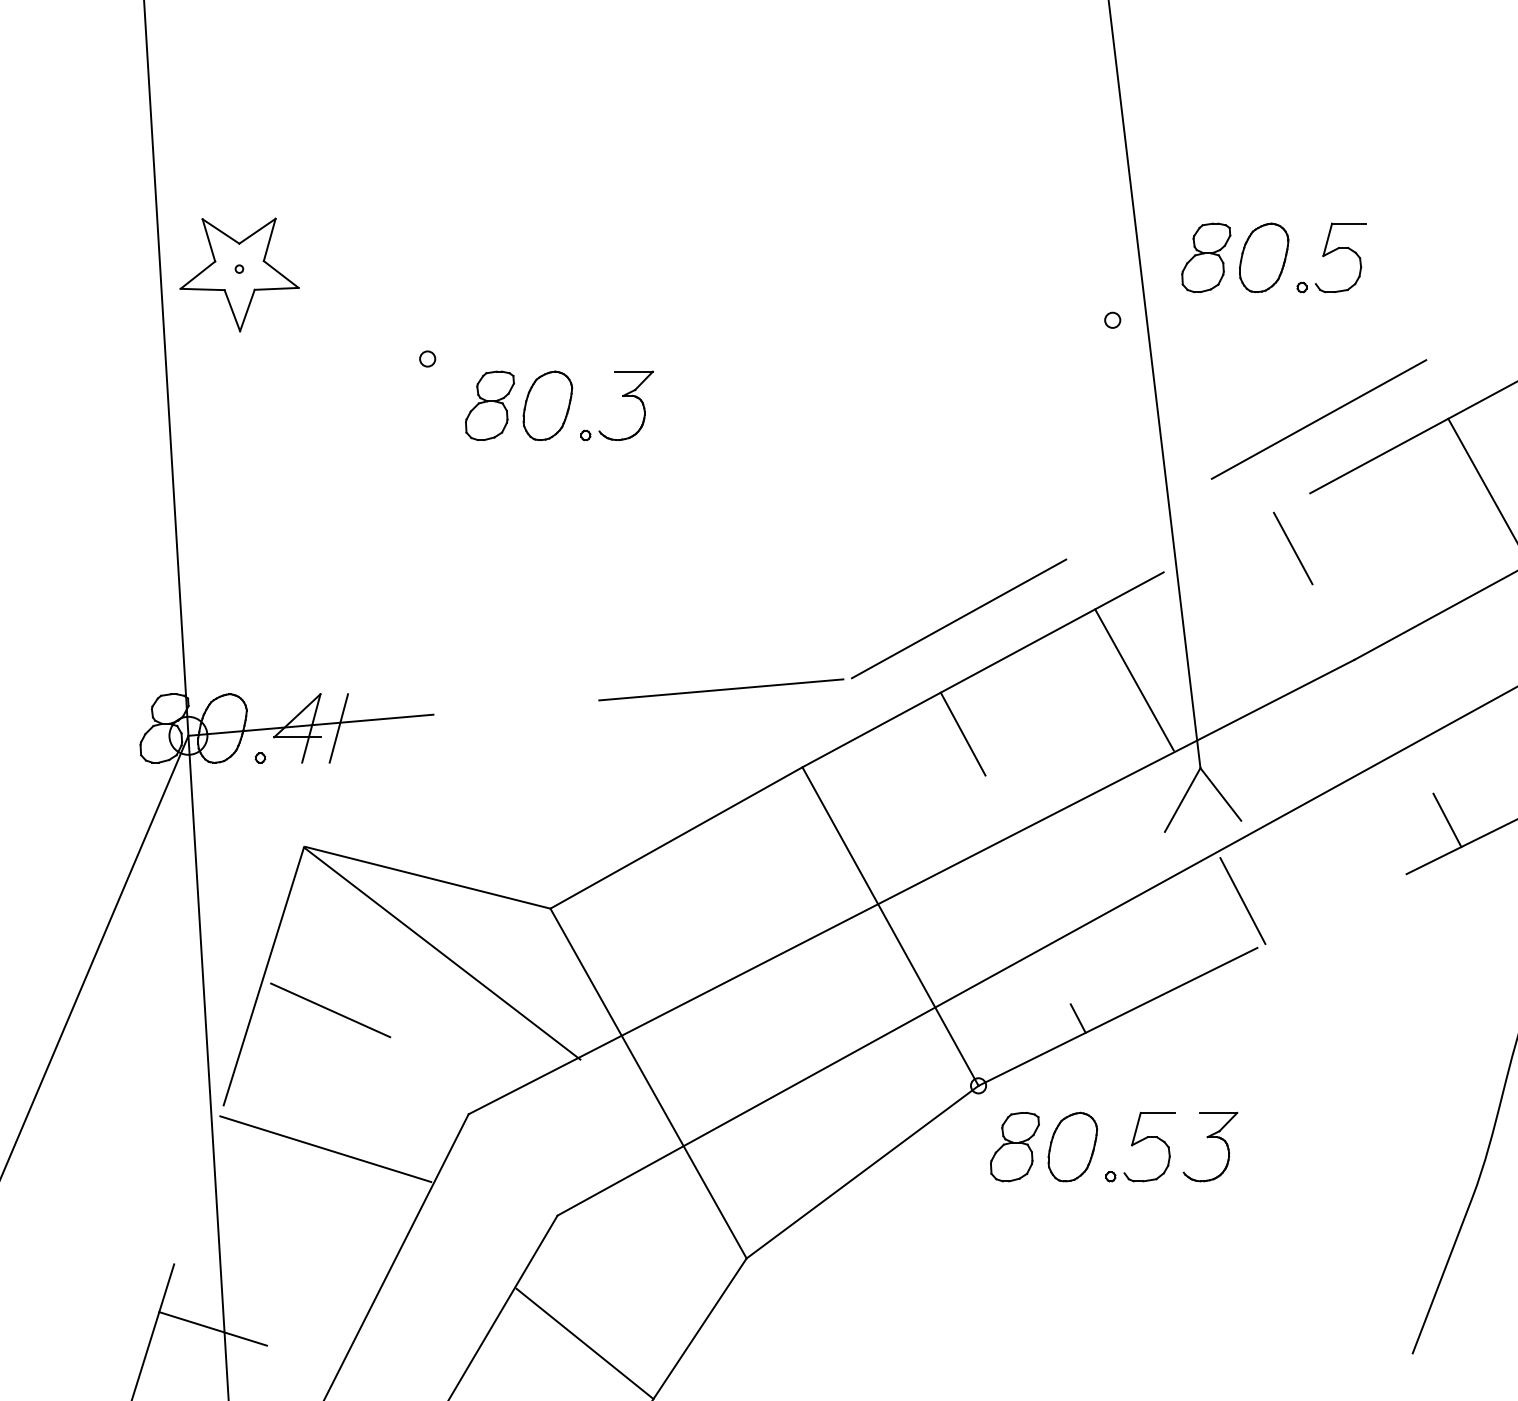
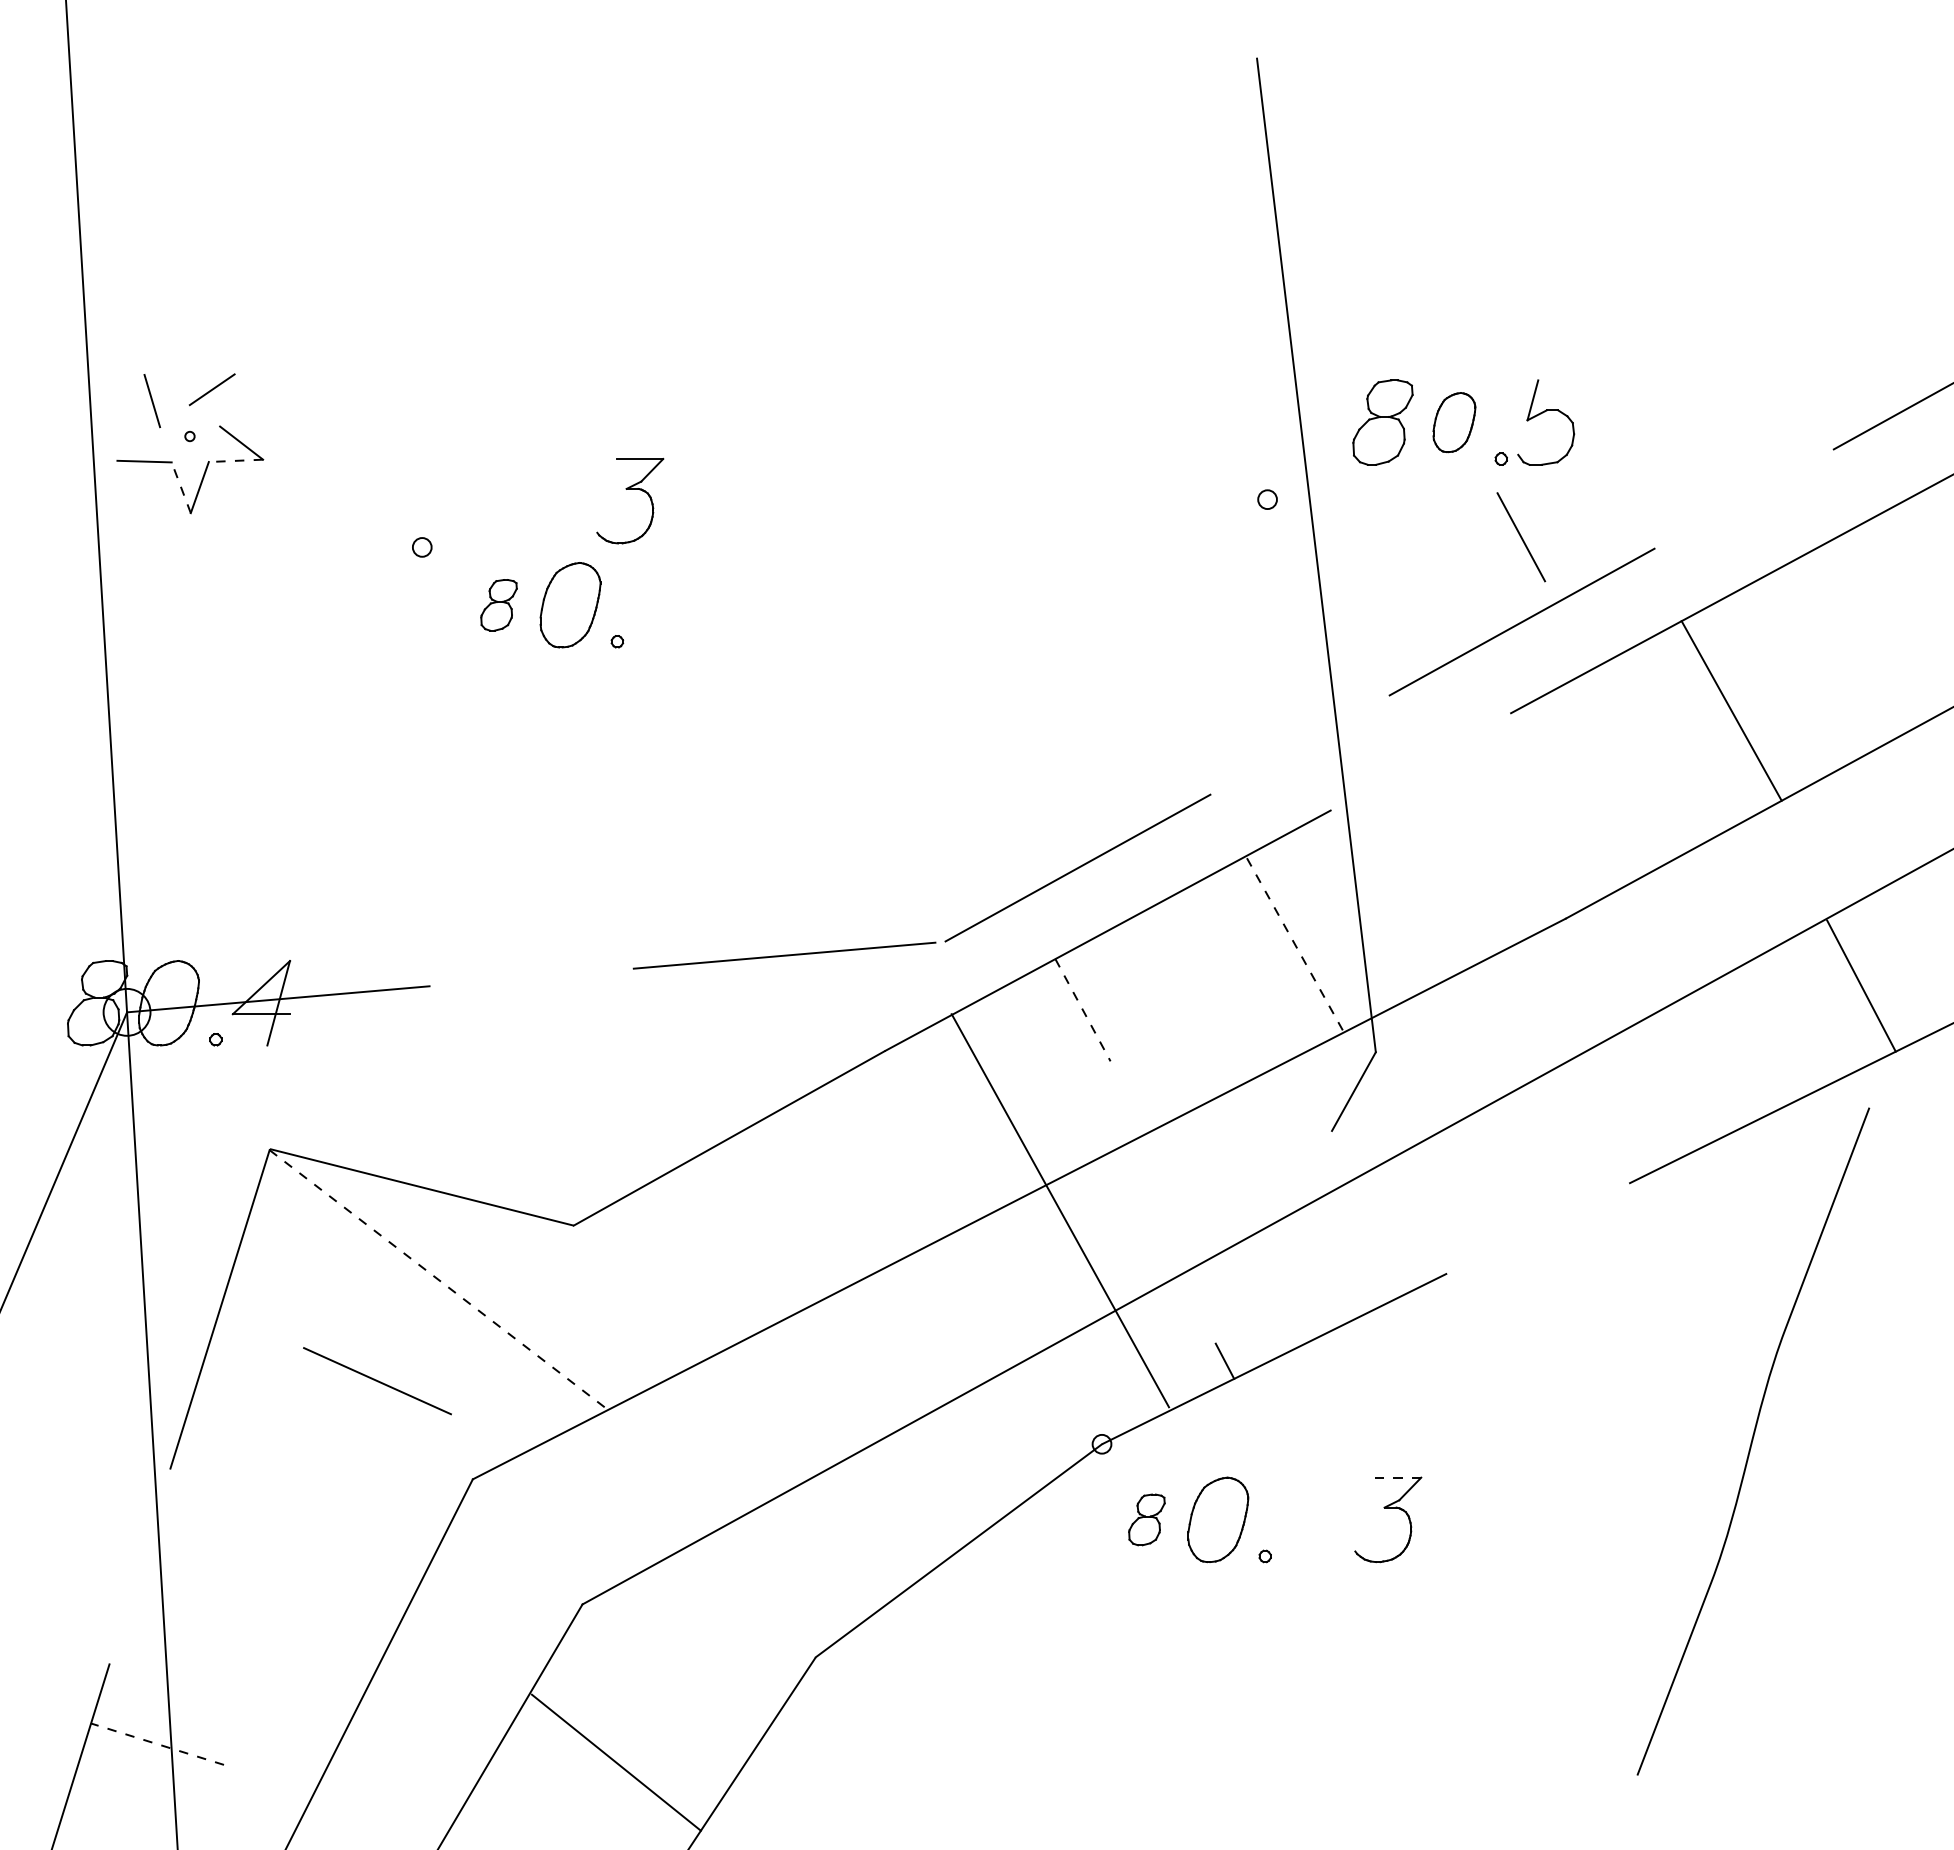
line: (1349, 223) -> (1559, 380), removed
line: (220, 231) -> (166, 389), removed
line: (269, 239) -> (227, 400), removed
part: (1264, 257) -> (1454, 422), size x0.7
line: (197, 274) -> (138, 443), removed
line: (276, 288) -> (235, 460), solid -> dashed
line: (232, 310) -> (181, 487), solid -> dashed
part: (626, 396) -> (630, 489), moved
part: (489, 406) -> (498, 605), size x0.6
line: (1293, 548) -> (1521, 537), moved
line: (1134, 680) -> (1294, 943), solid -> dashed
line: (338, 728) -> (312, 1003), removed
line: (963, 734) -> (1083, 1010), solid -> dashed
line: (1220, 794) -> (1400, 1084), removed
line: (1447, 820) -> (1680, 1116), removed
line: (1242, 901) -> (1427, 1216), removed
line: (890, 926) -> (1060, 1210), moved
line: (442, 953) -> (440, 1281), solid -> dashed
line: (330, 1010) -> (377, 1381), moved
line: (648, 1083) -> (694, 1441), removed
line: (1218, 1112) -> (1398, 1477), solid -> dashed
part: (1145, 1139) -> (1307, 1510), removed
part: (1014, 1146) -> (1146, 1519), size x0.6
line: (325, 1148) -> (296, 1521), removed
line: (213, 1329) -> (157, 1744), solid -> dashed

